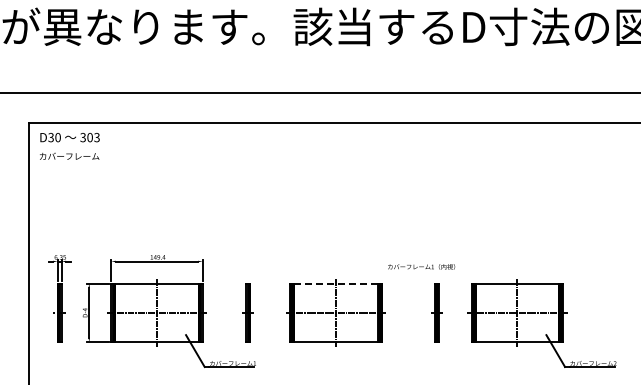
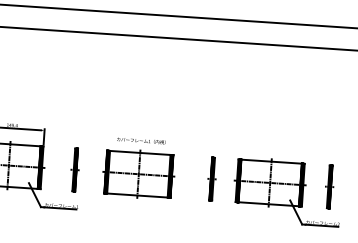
text: (421, 266) -> (141, 140), moved
line: (336, 283) -> (140, 152), dashed -> solid
part: (599, 312) -> (329, 186), added

